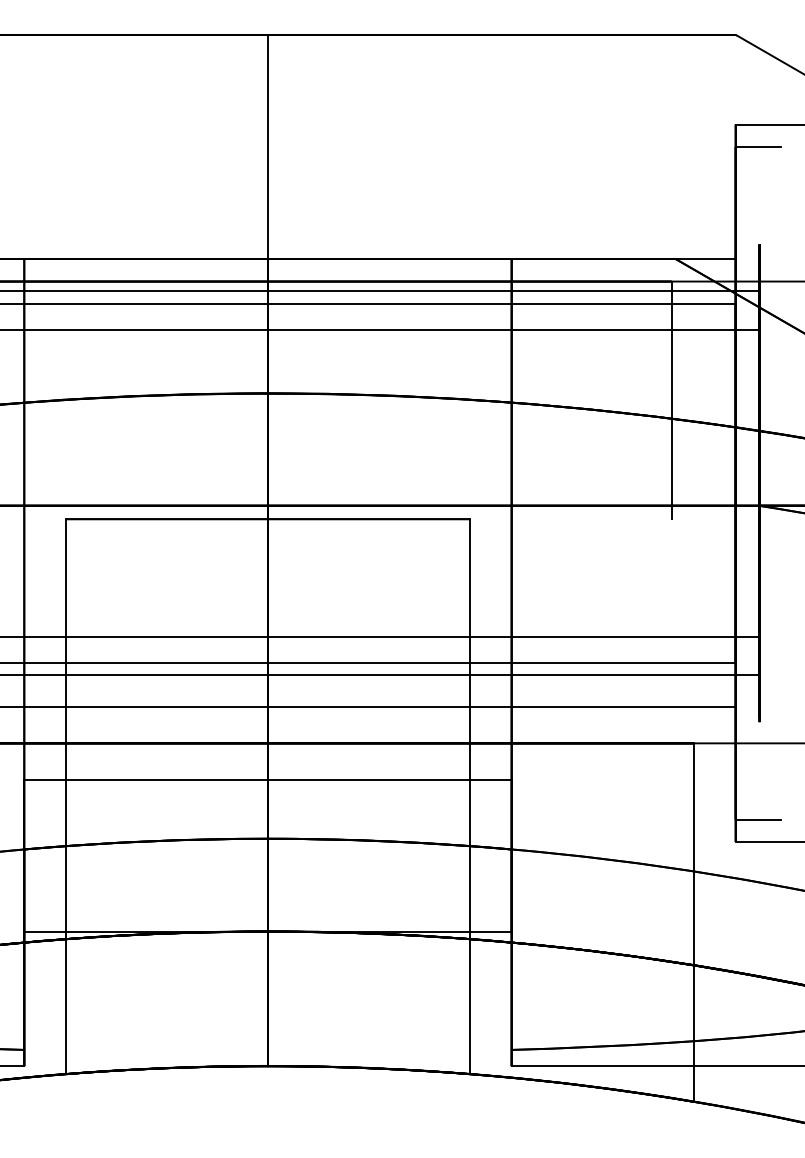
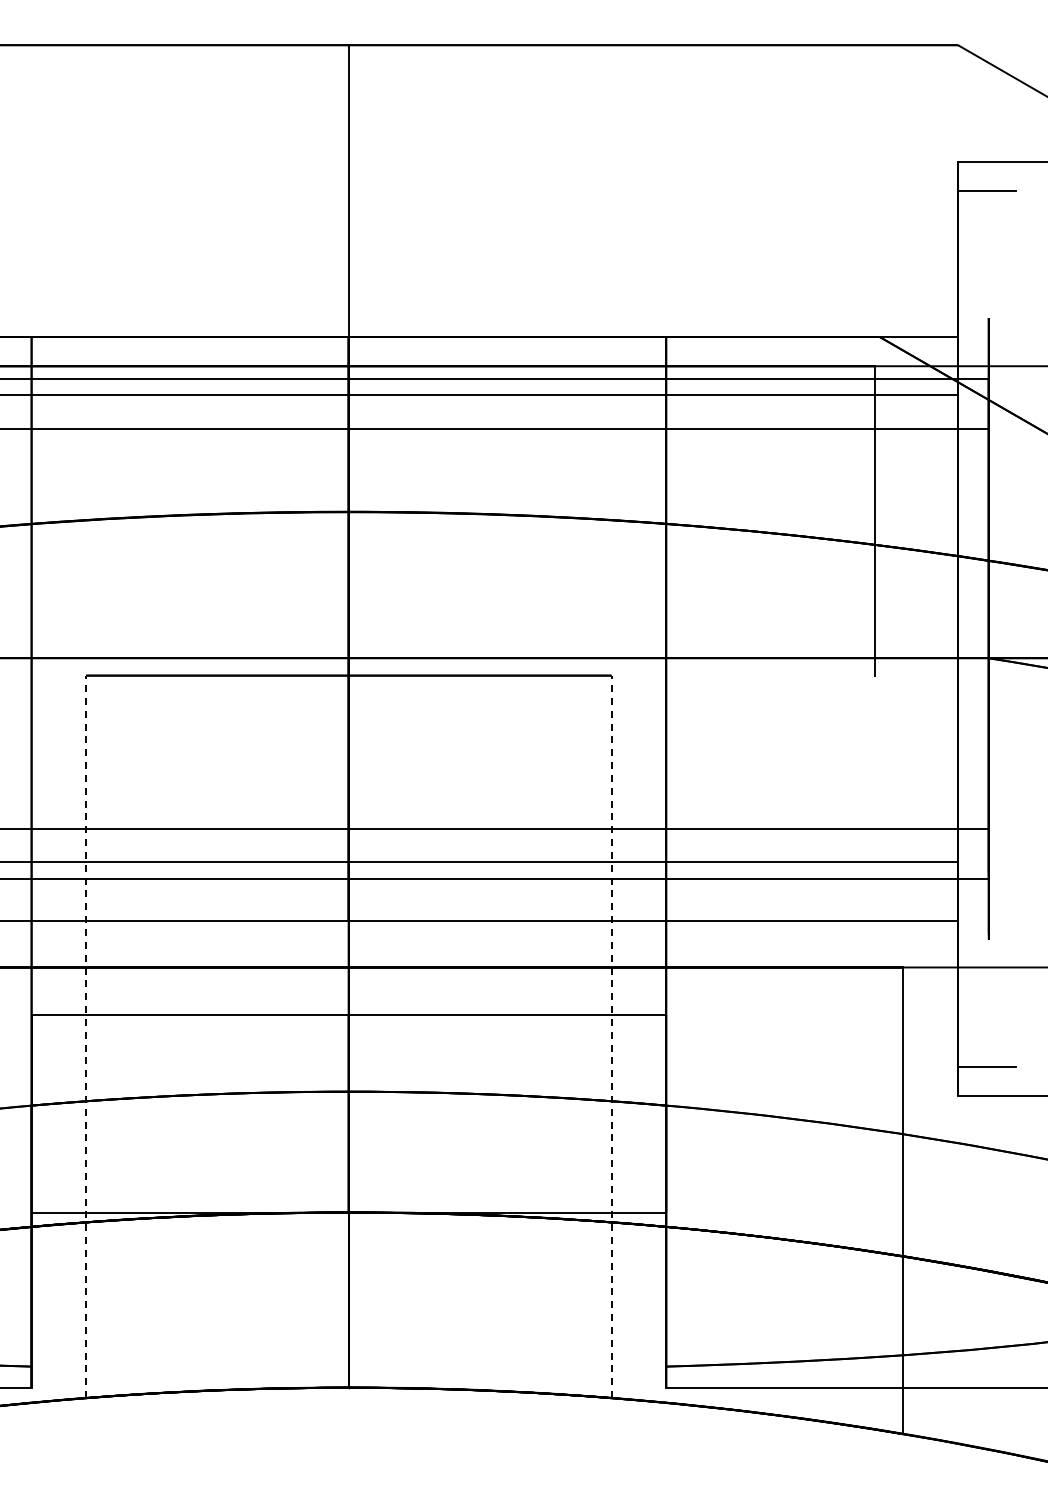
line: (66, 796) -> (86, 1036), solid -> dashed
line: (469, 796) -> (611, 1036), solid -> dashed

